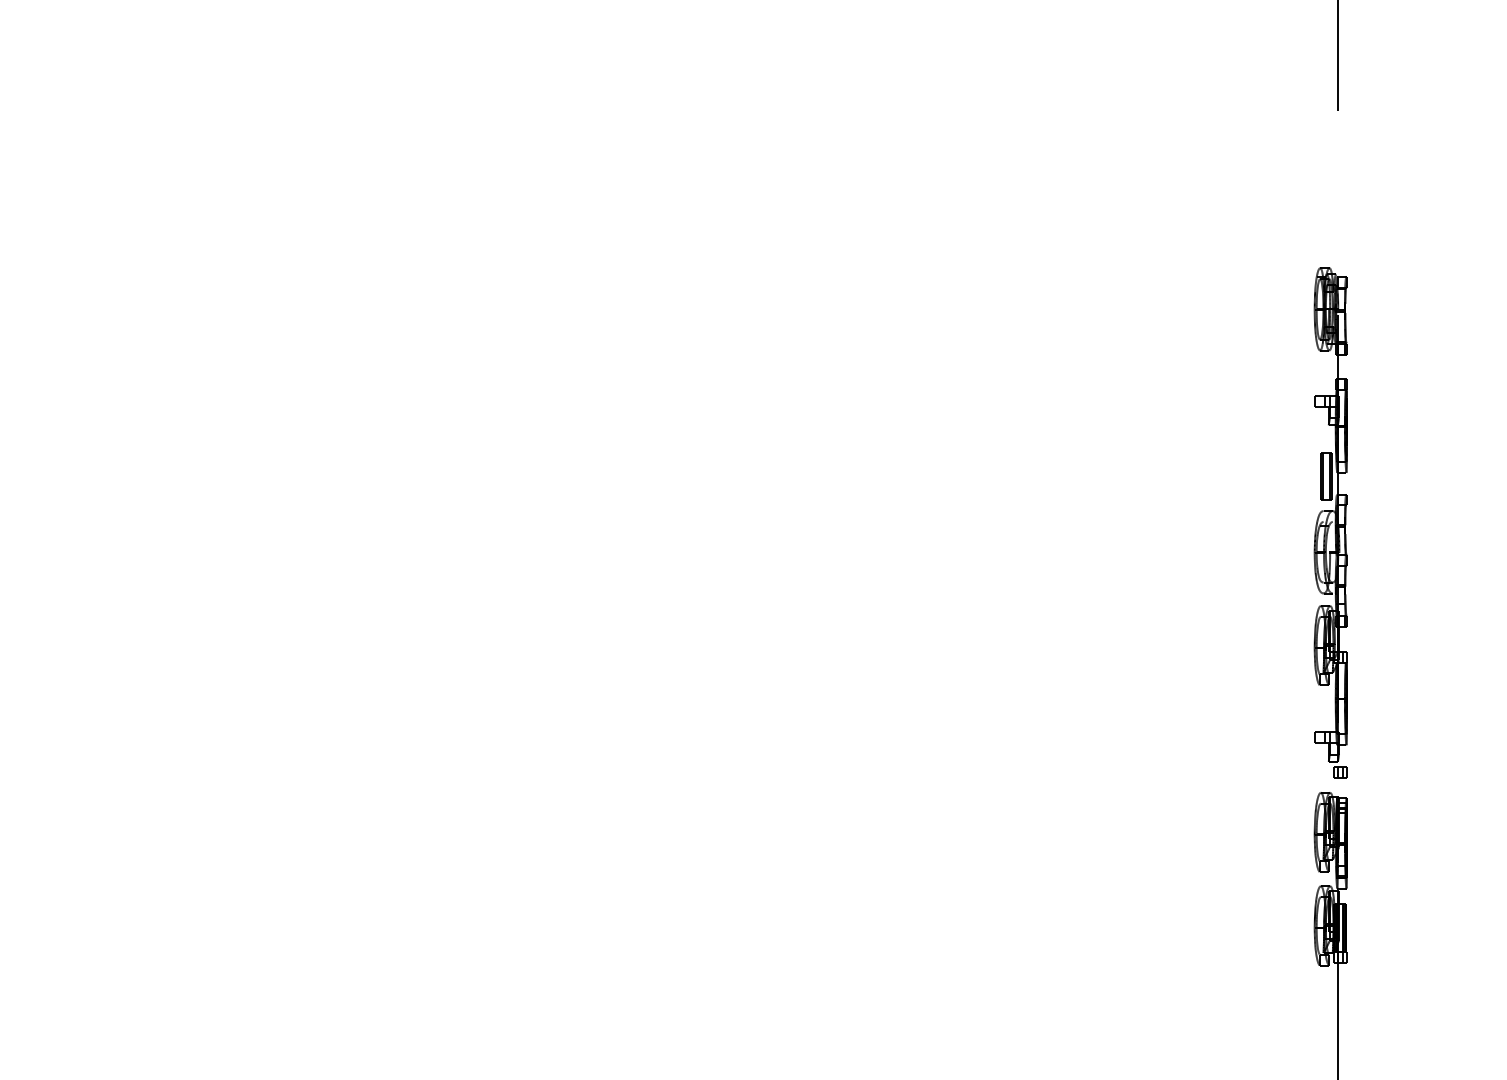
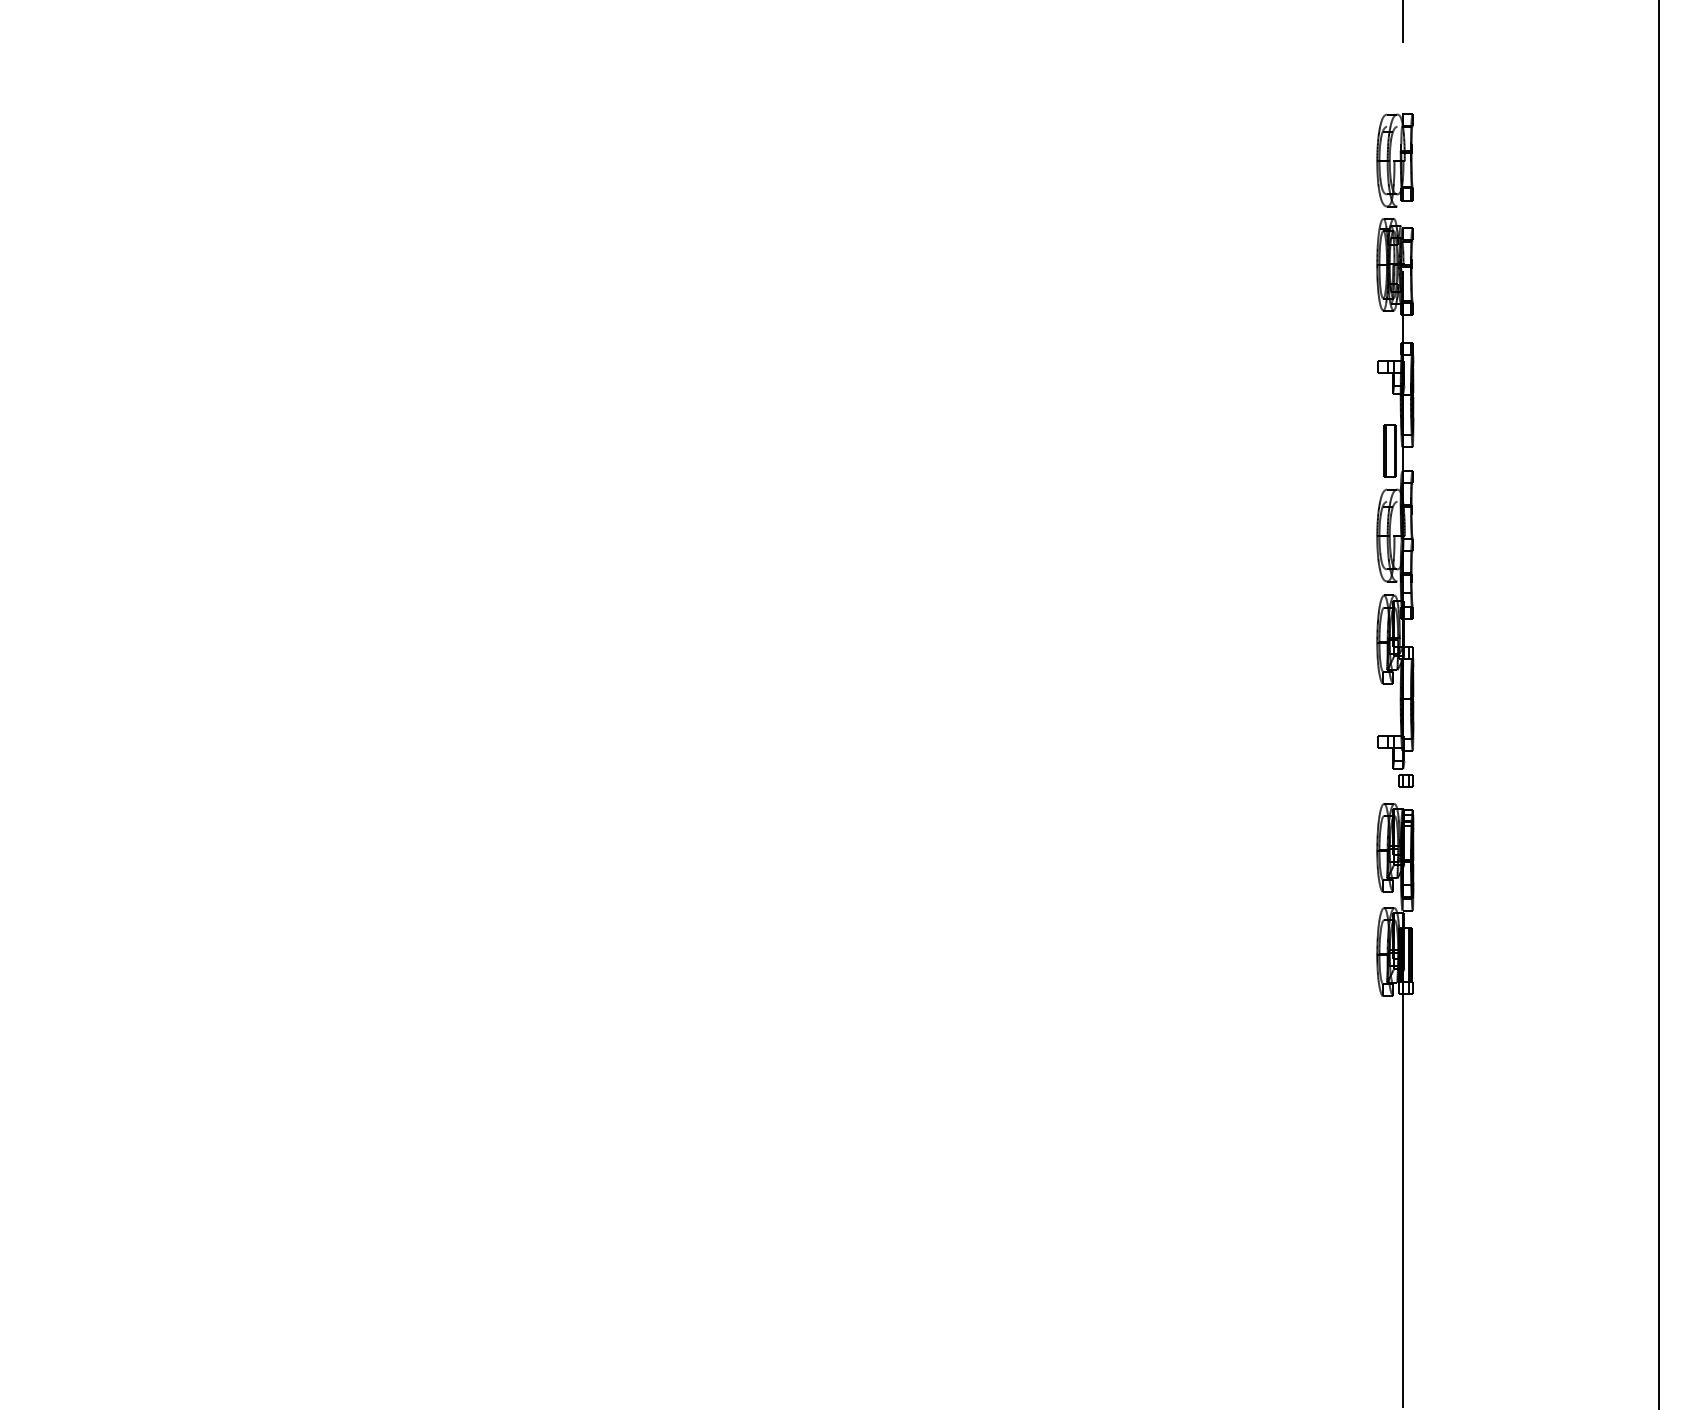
part: (1330, 215) -> (1394, 160), added

